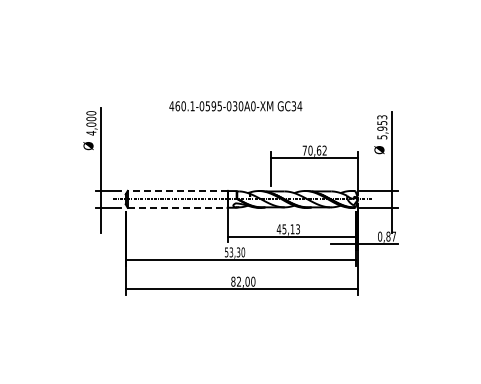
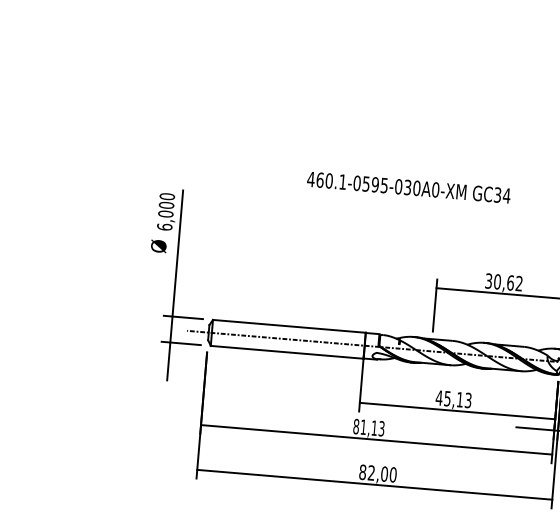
text: (235, 106) -> (408, 187), moved
text: (91, 133) -> (164, 227), 4,000 -> 6,000
text: (304, 150) -> (488, 280), 70,62 -> 30,62
line: (177, 190) -> (289, 325), dashed -> solid
line: (177, 207) -> (286, 351), dashed -> solid
text: (234, 252) -> (368, 427), 53,30 -> 81,13

